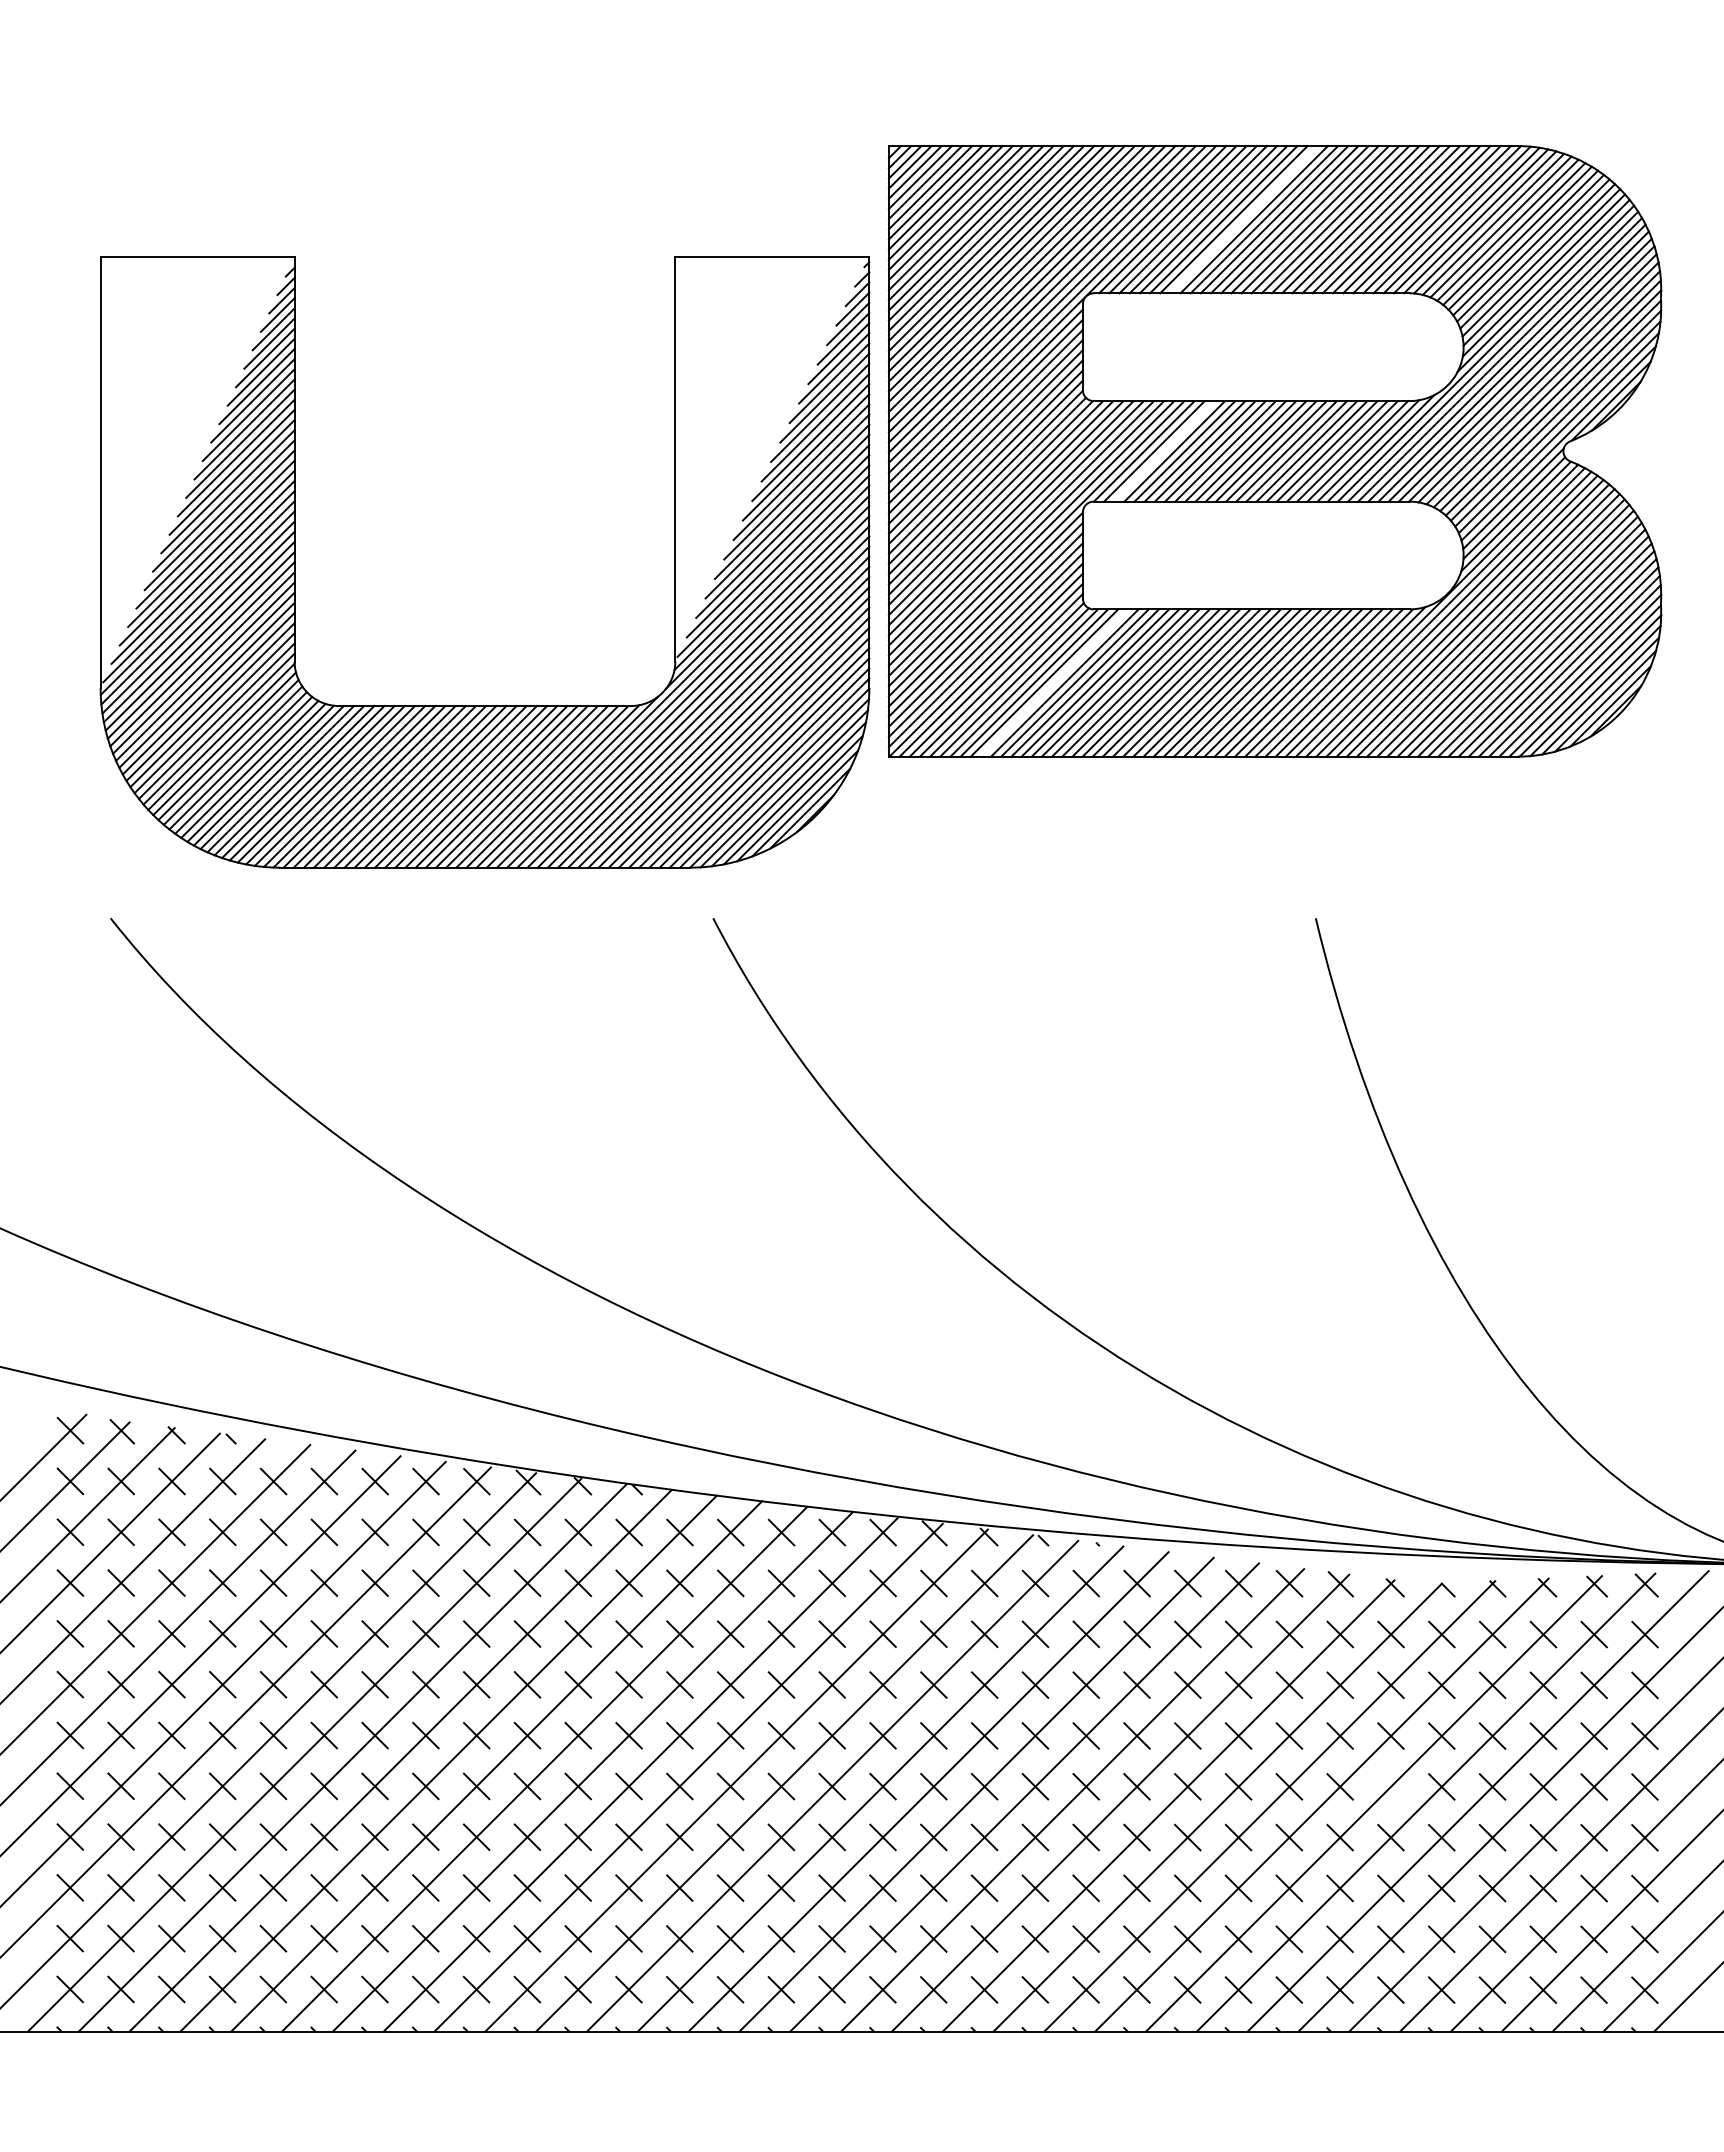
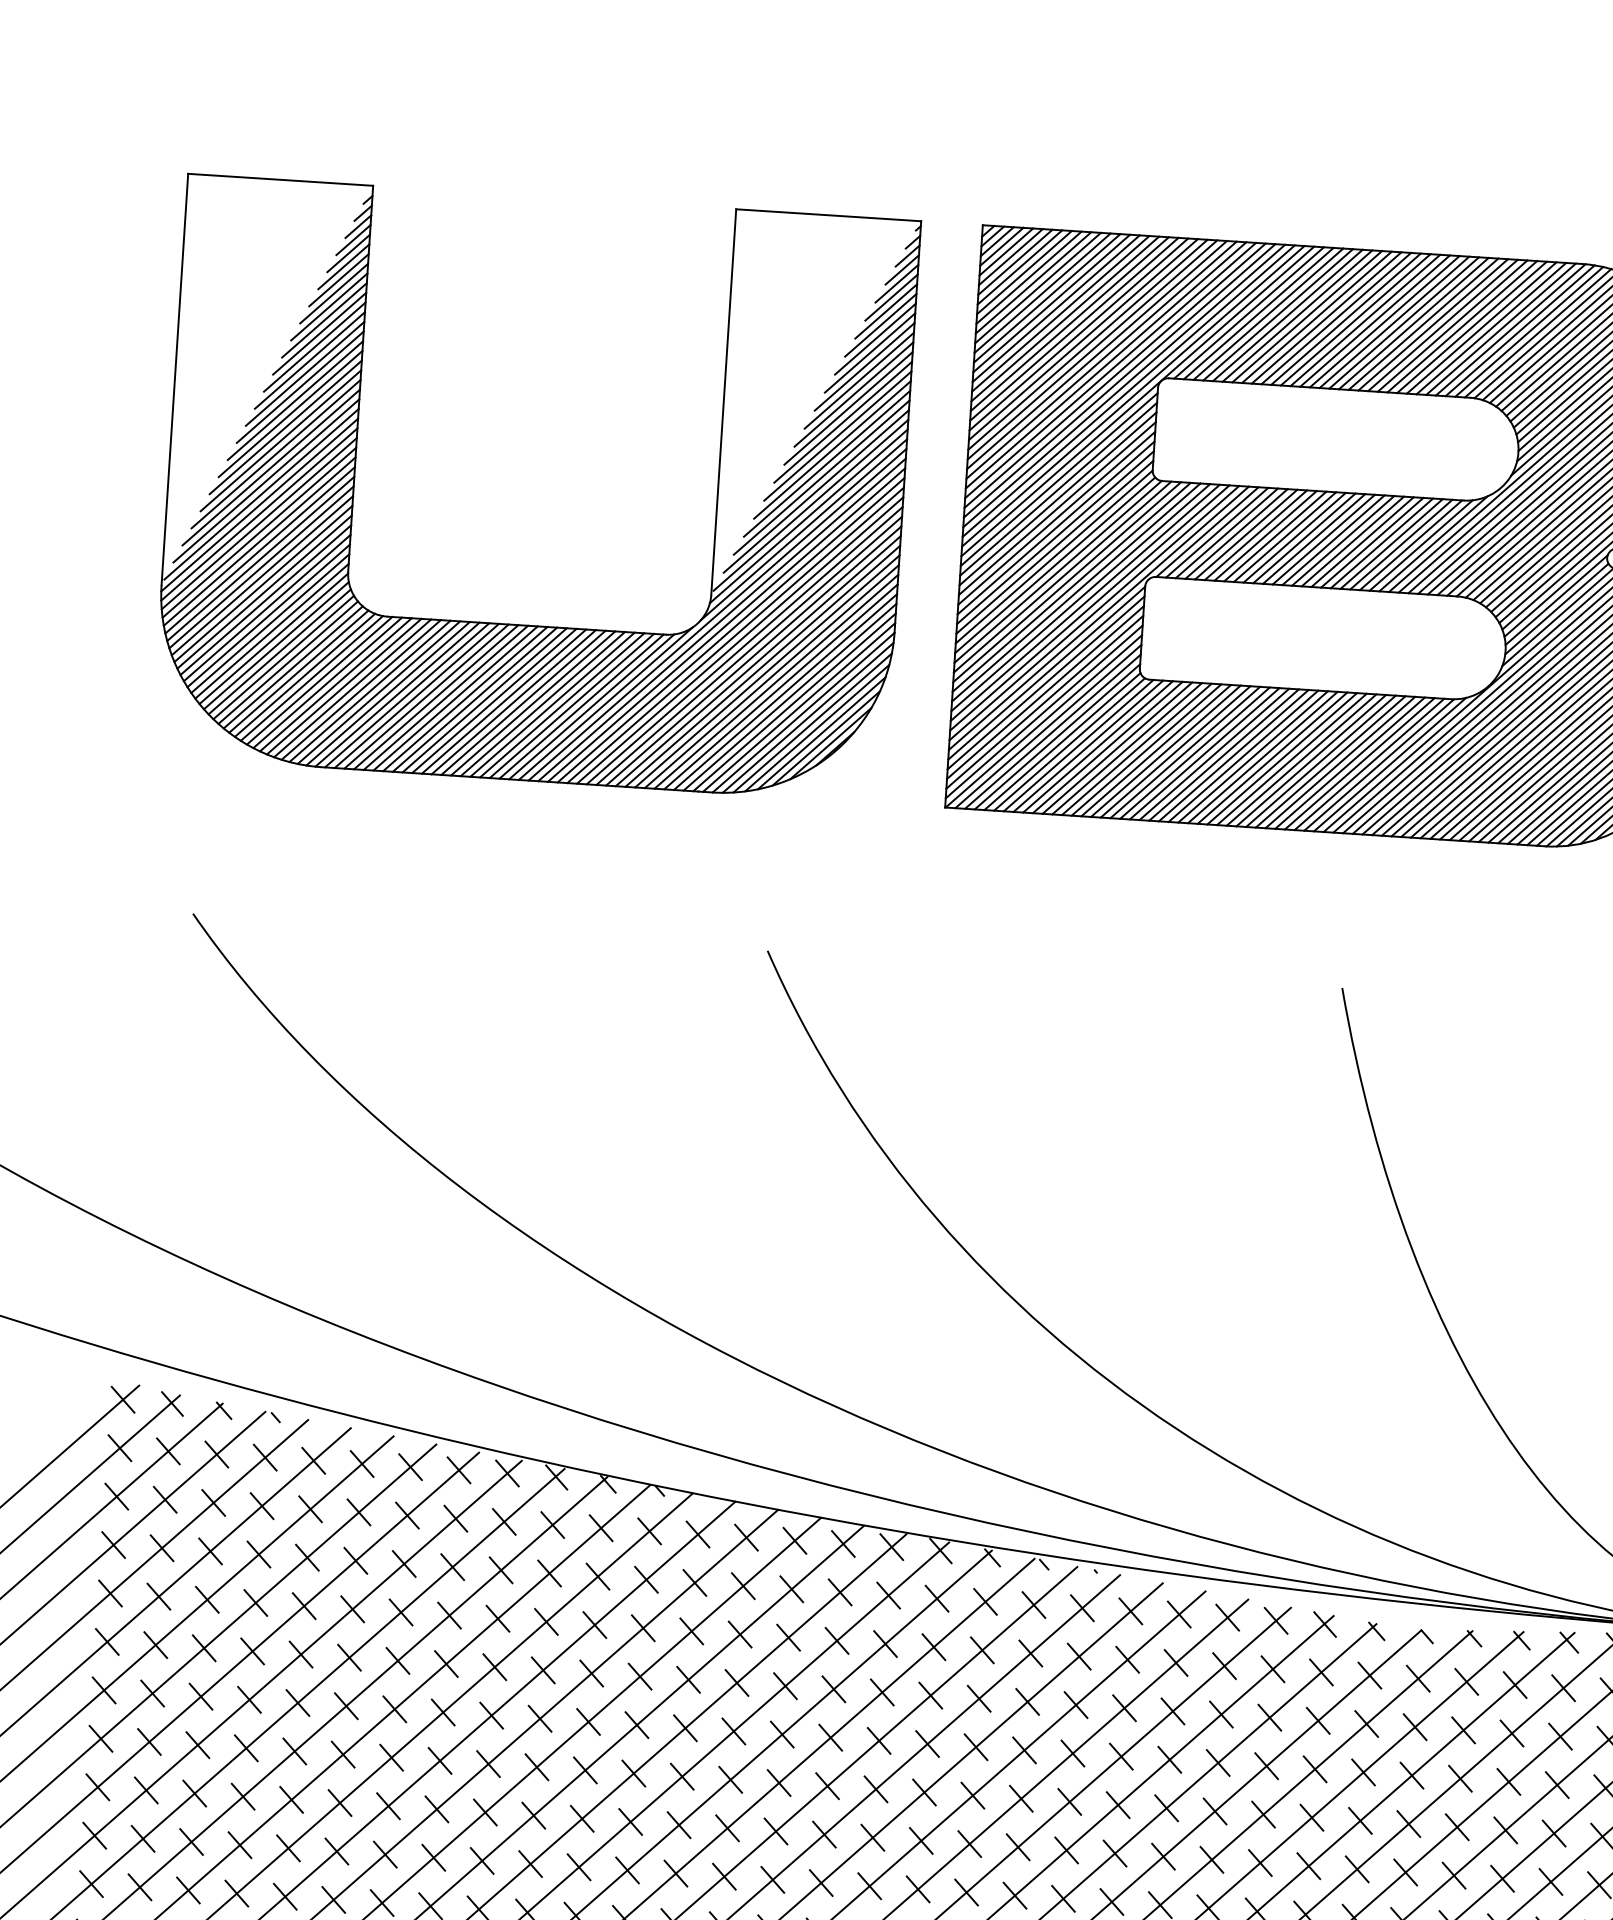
line: (1243, 219) -> (1316, 317), added
line: (1164, 451) -> (1226, 533), added
line: (1054, 682) -> (1107, 746), added
part: (484, 705) -> (526, 625), moved
line: (1390, 1786) -> (1359, 1820), added

